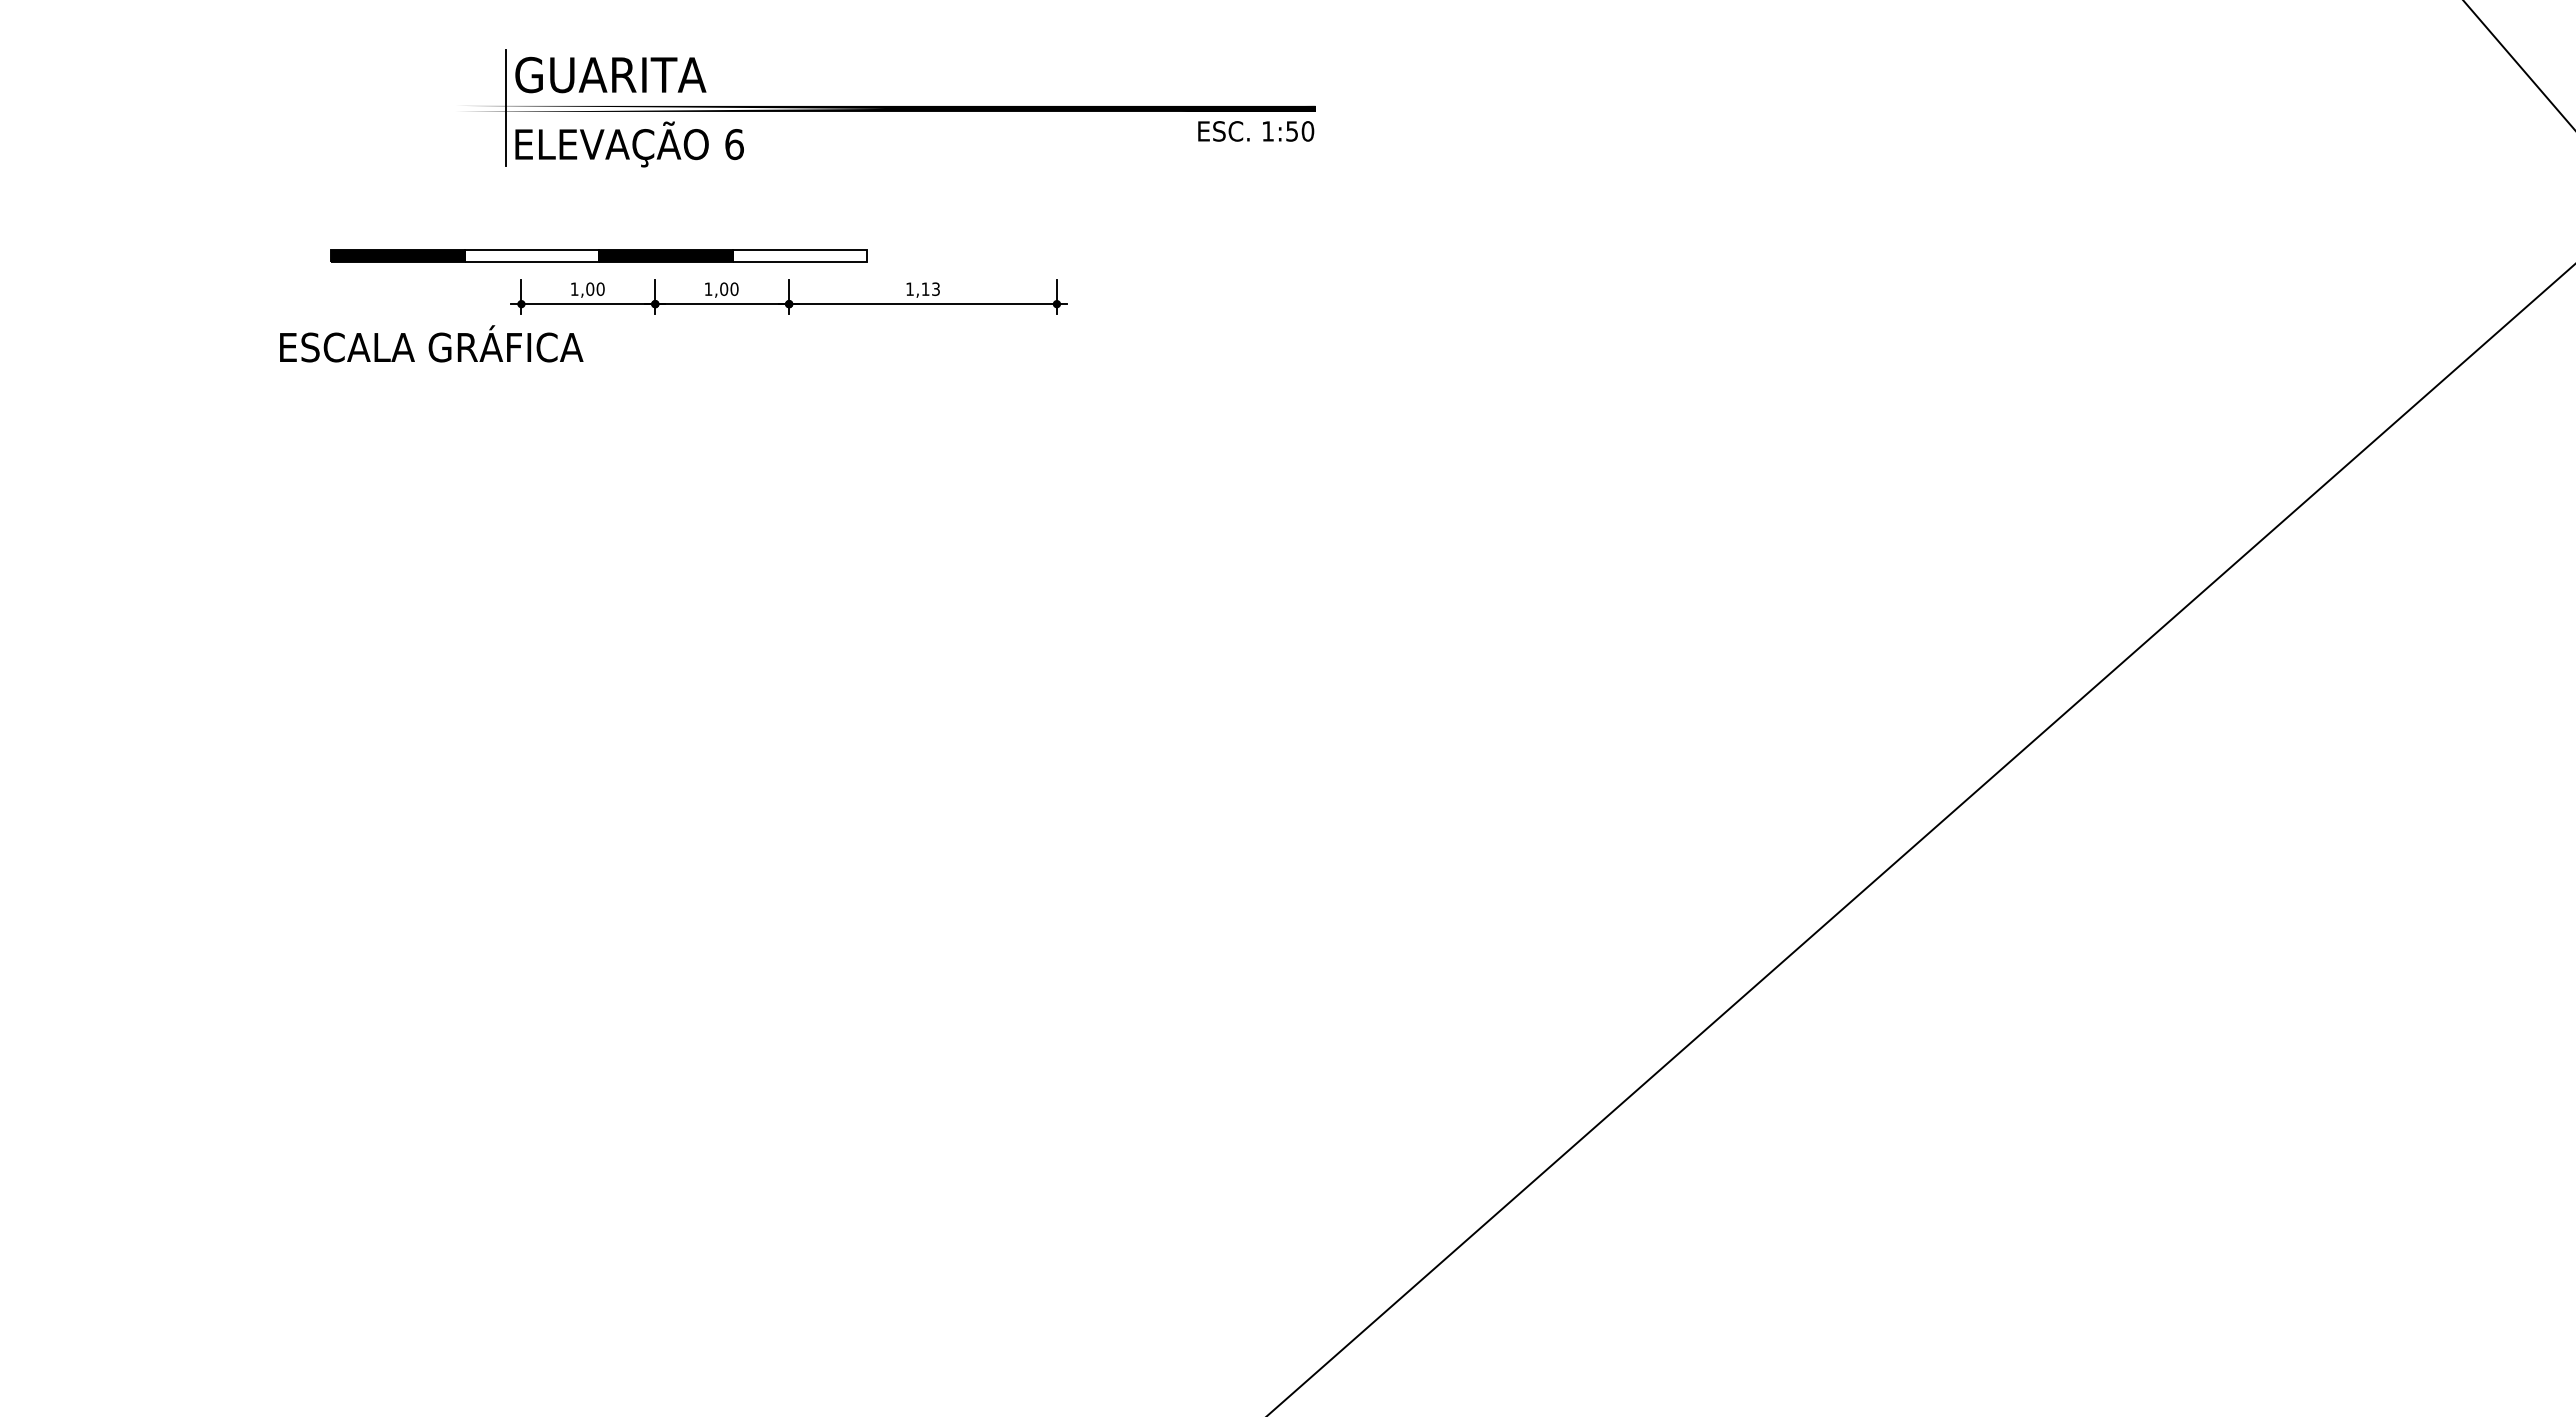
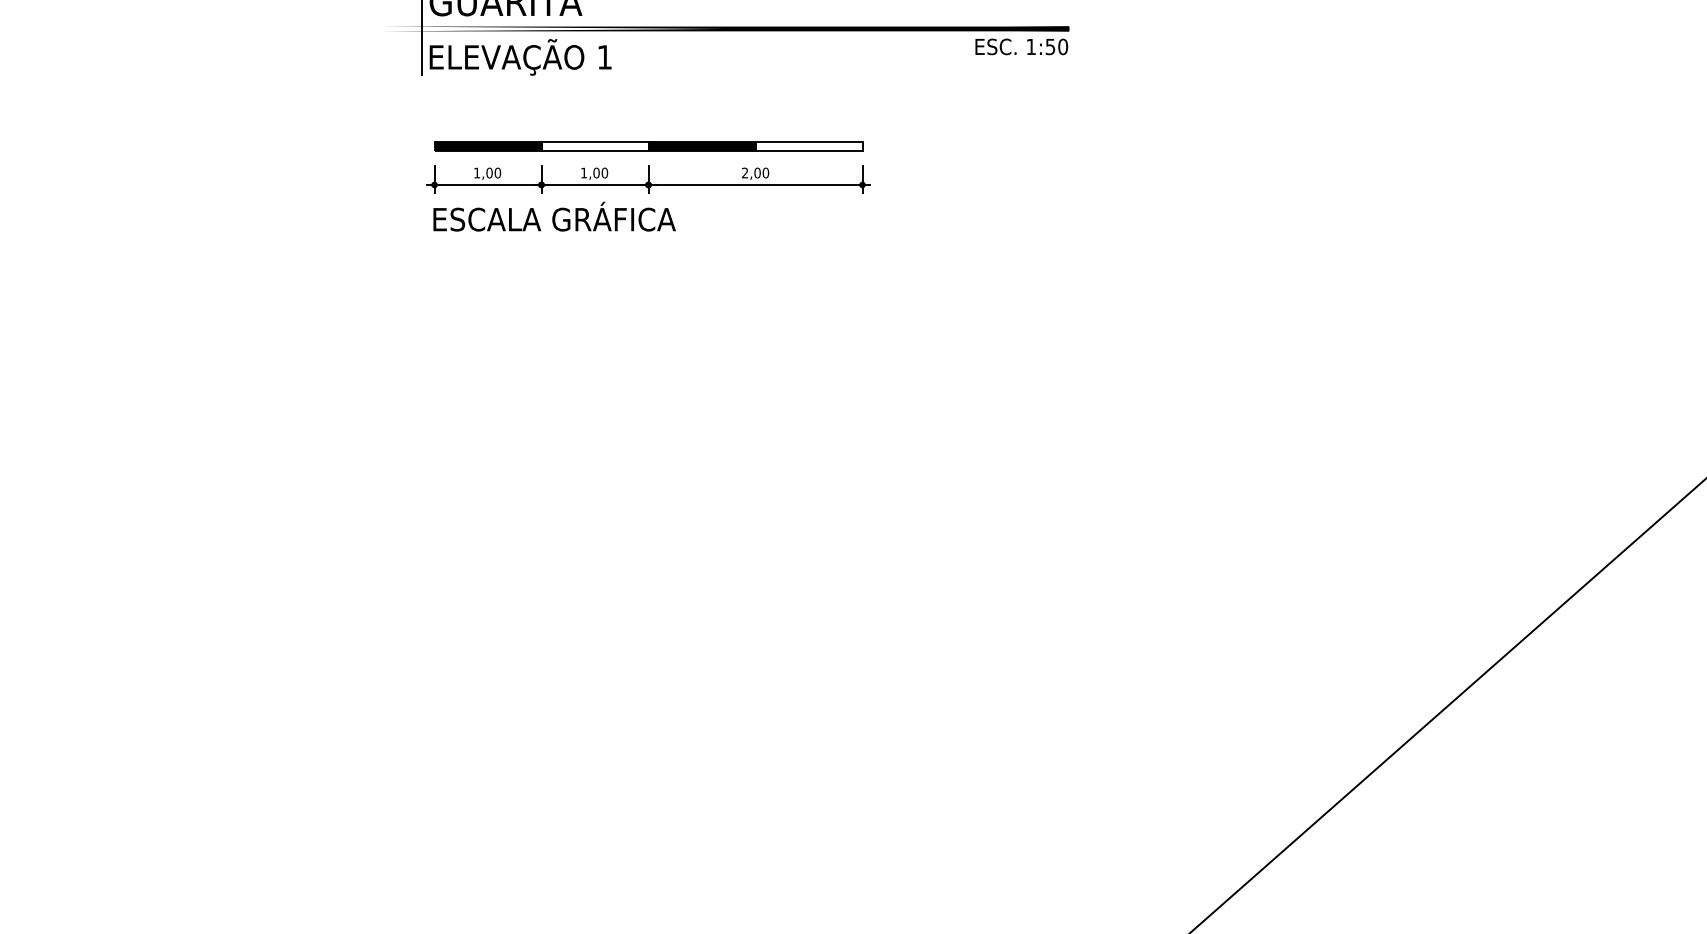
text: (734, 144) -> (604, 57), 6 -> 1
part: (598, 255) -> (647, 146), moved
text: (923, 288) -> (755, 172), 1,13 -> 2,00
text: (431, 343) -> (554, 216), moved

